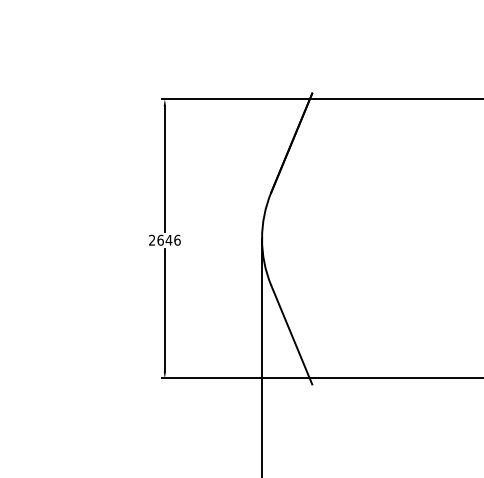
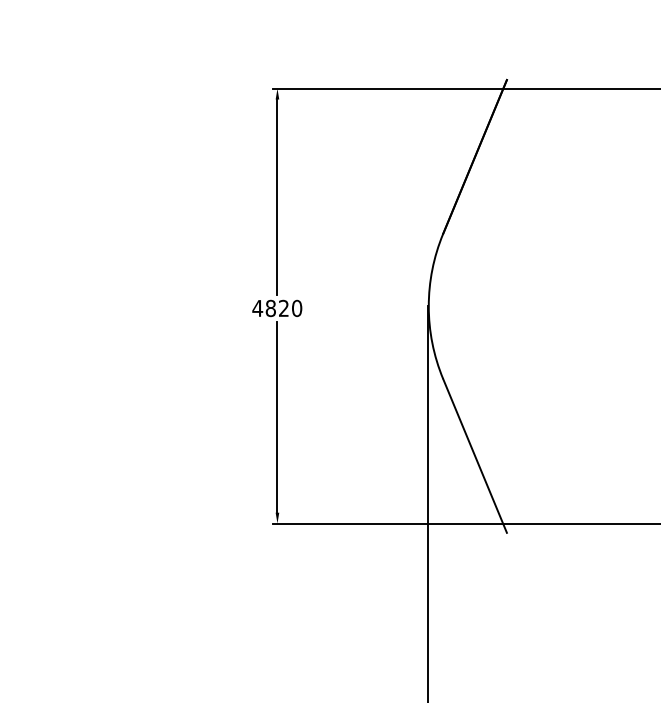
text: (164, 239) -> (276, 307), 2646 -> 4820

